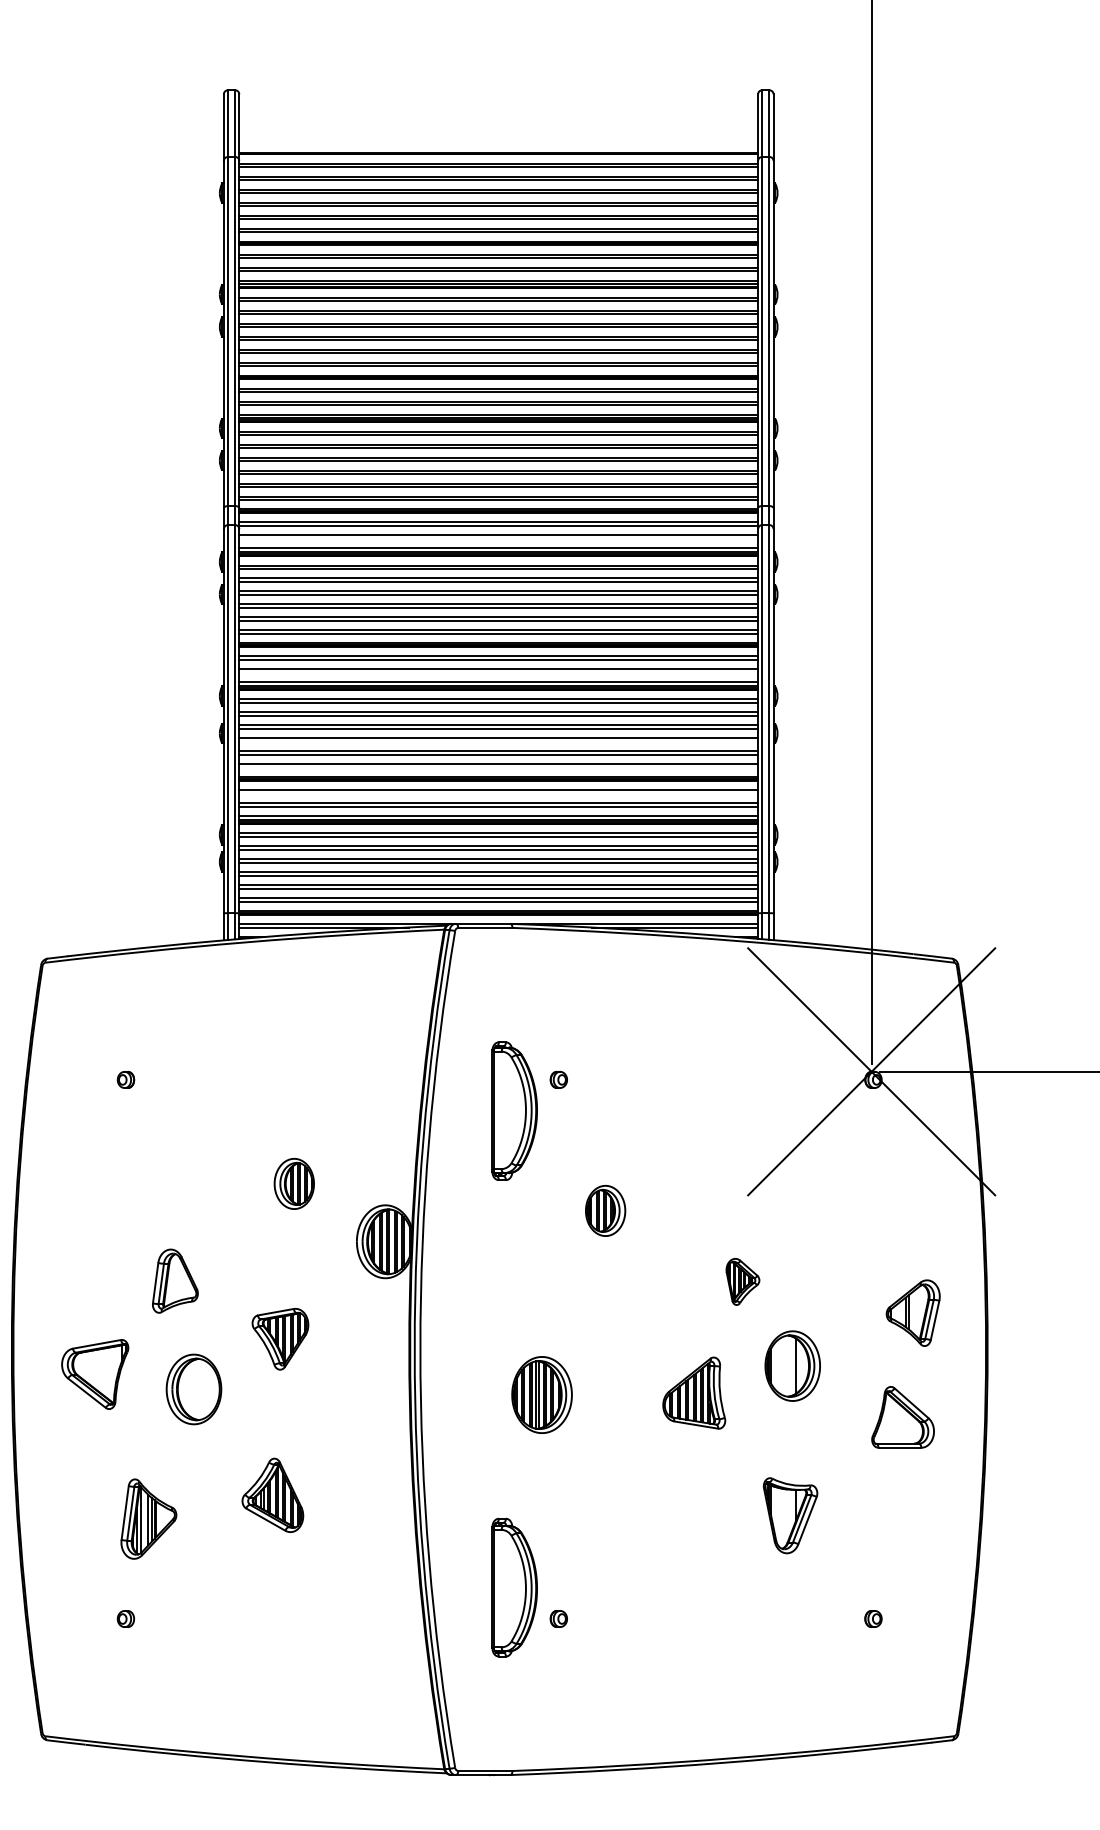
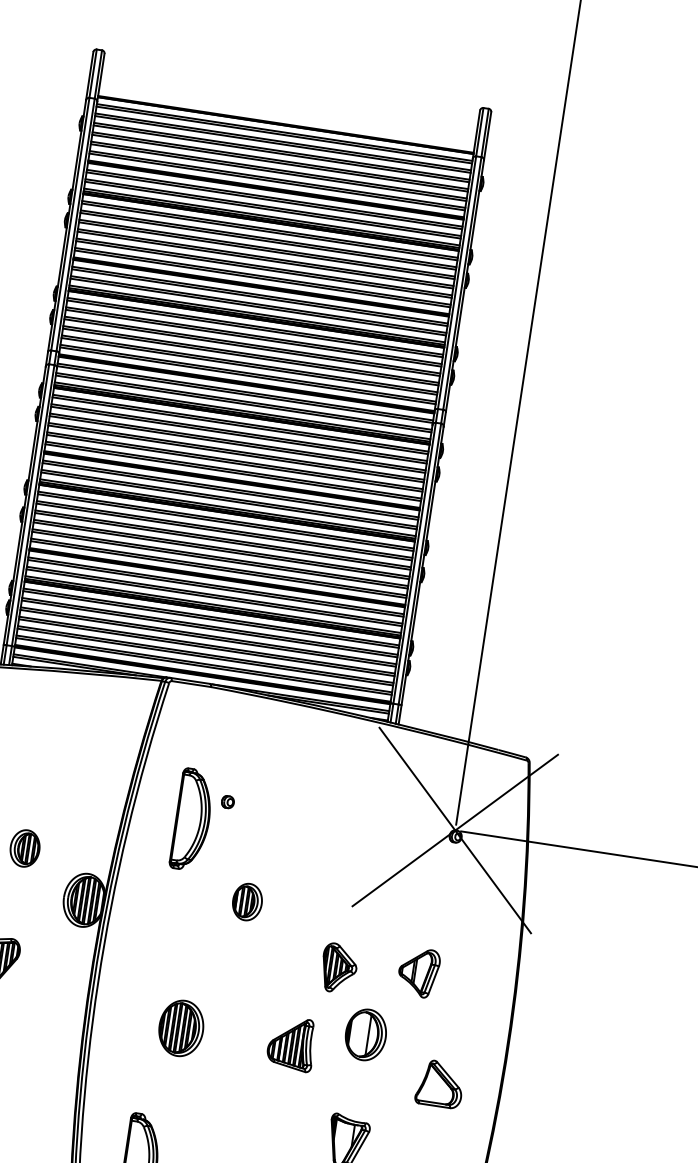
line: (498, 538) -> (243, 403), added
line: (498, 672) -> (228, 500), added
line: (498, 741) -> (221, 550), added
line: (498, 767) -> (218, 569), added
line: (498, 793) -> (215, 588), added
part: (742, 1281) -> (338, 968), size x1.43
part: (912, 1312) -> (418, 972), moved

